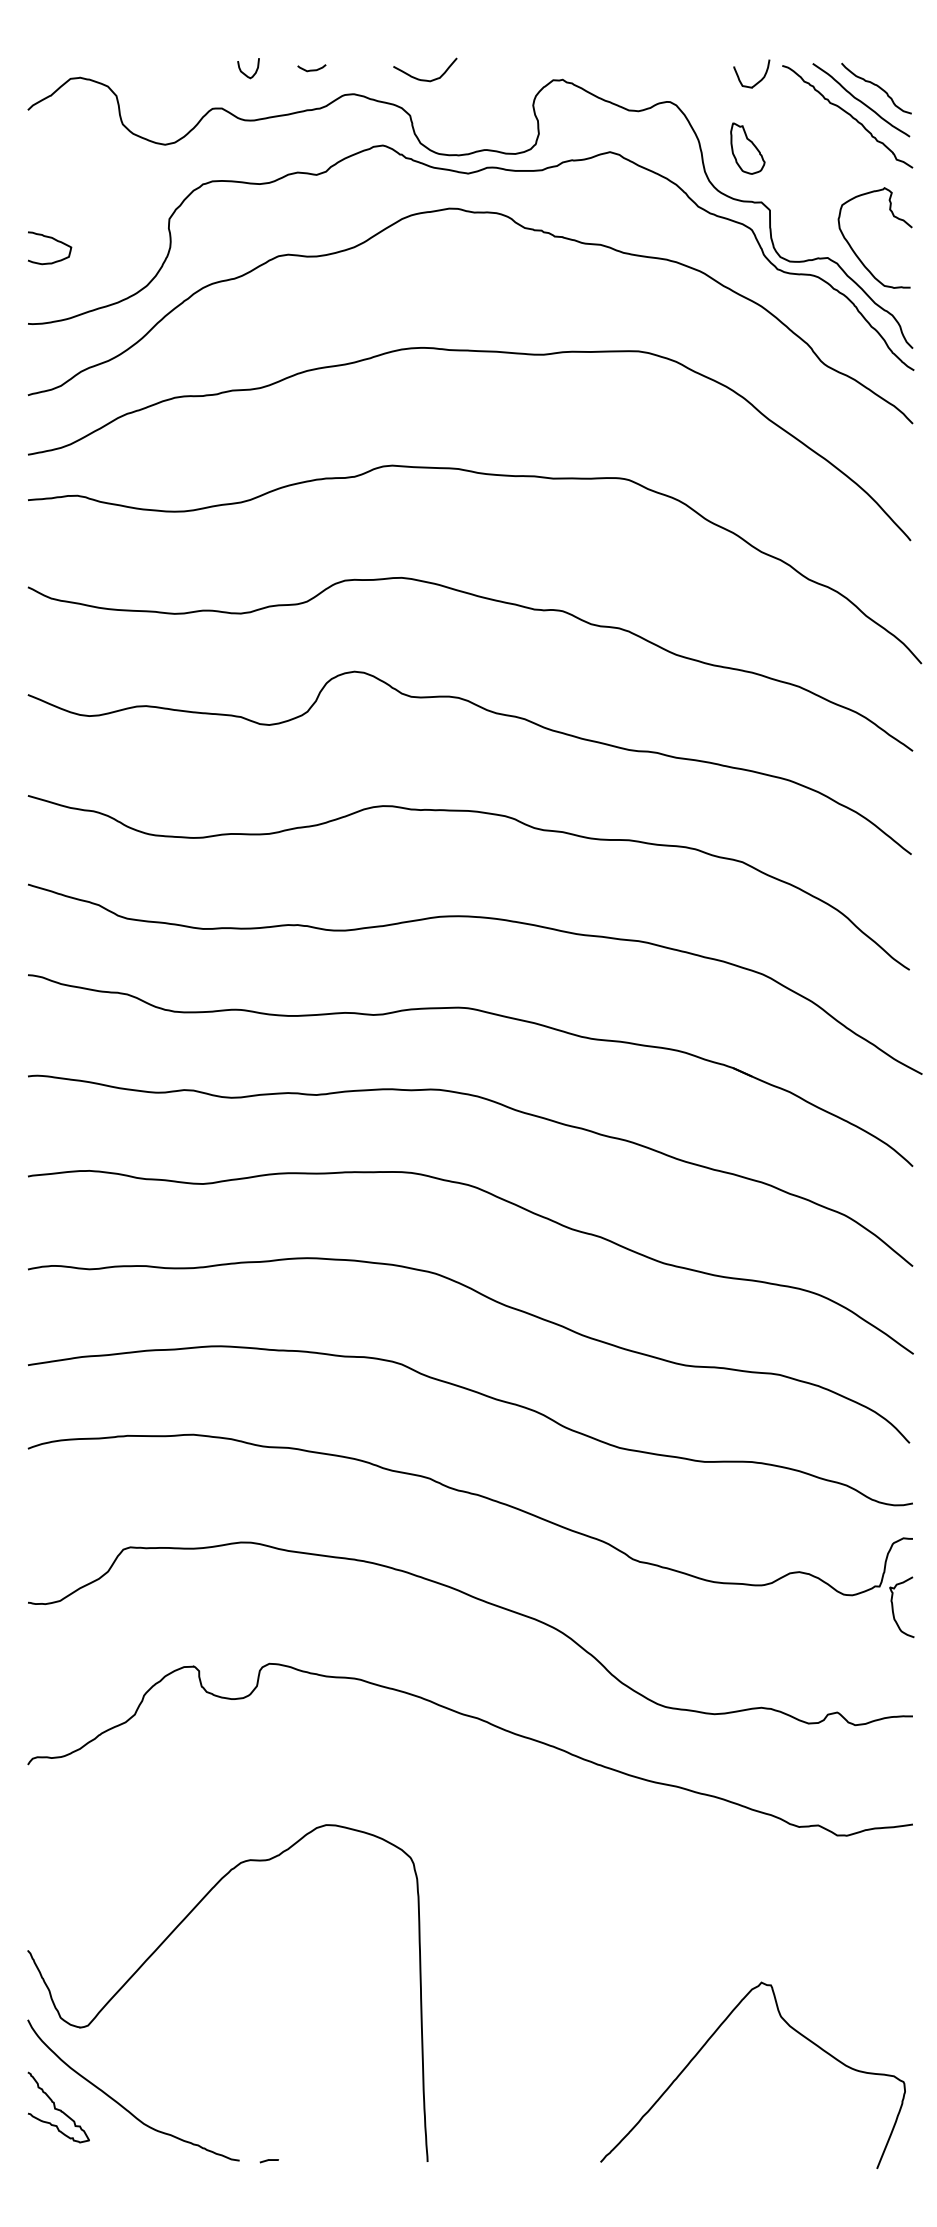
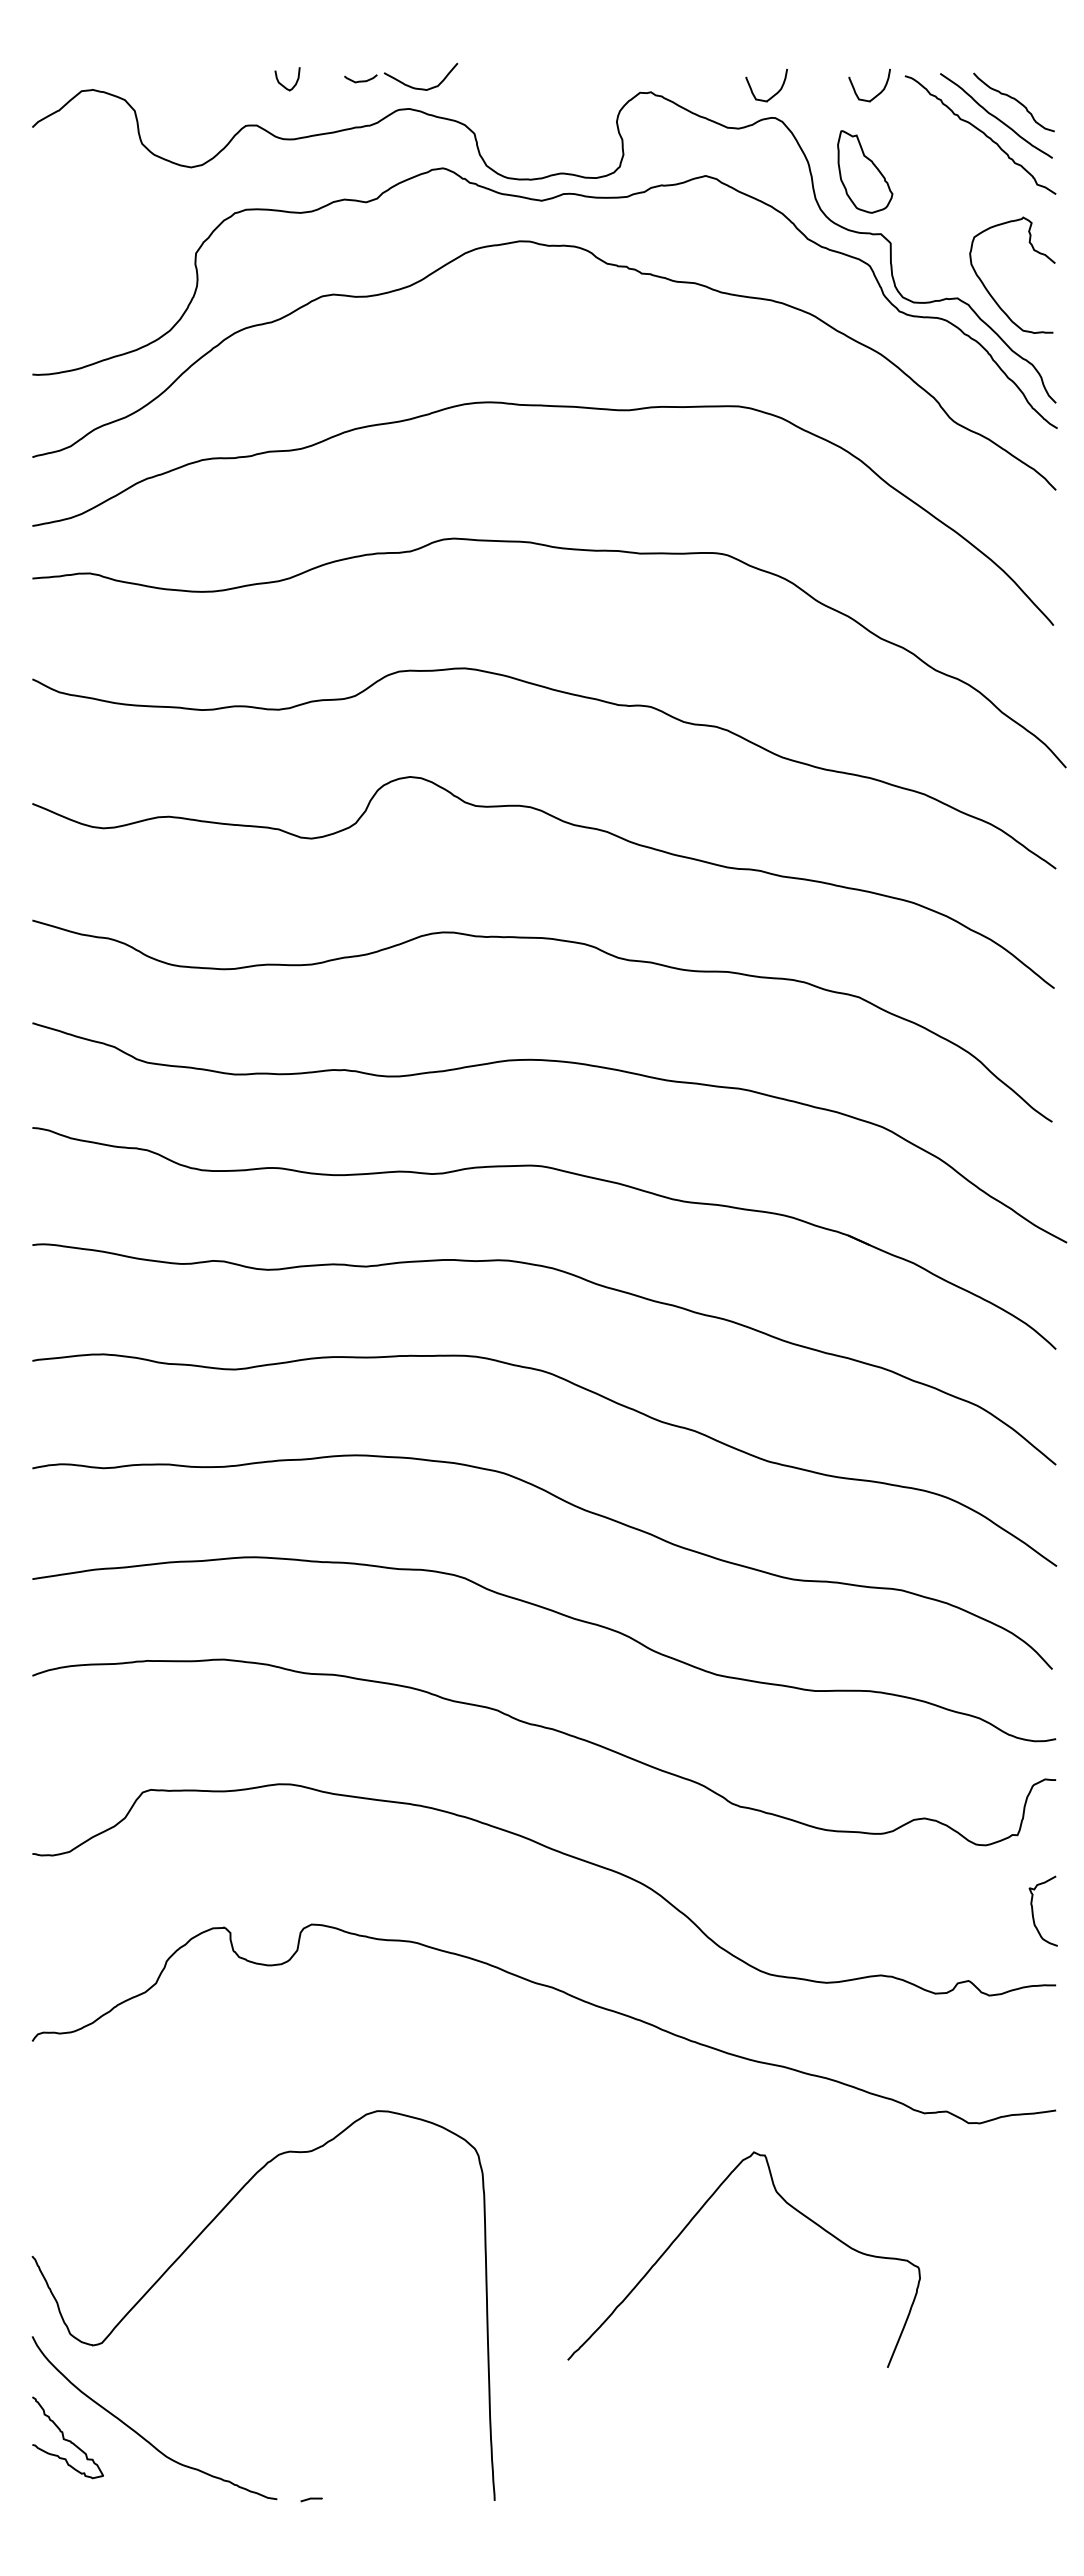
curve: (421, 79) -> (416, 87), moved
curve: (667, 82) -> (772, 95), added
part: (747, 148) -> (864, 171), size x1.4
curve: (53, 239) -> (62, 277), removed
curve: (893, 1606) -> (1033, 1910), moved
curve: (709, 2040) -> (693, 2219), moved

